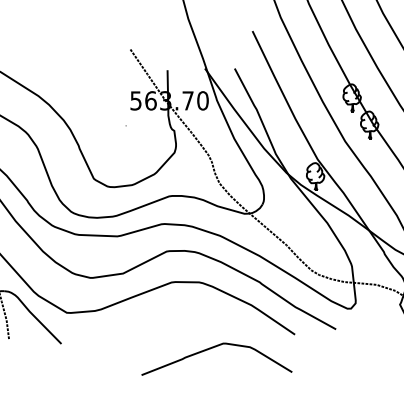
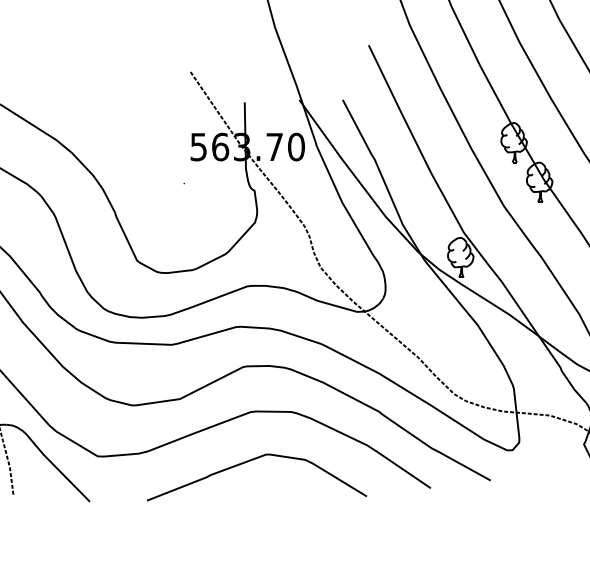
curve: (213, 348) -> (251, 461), moved

